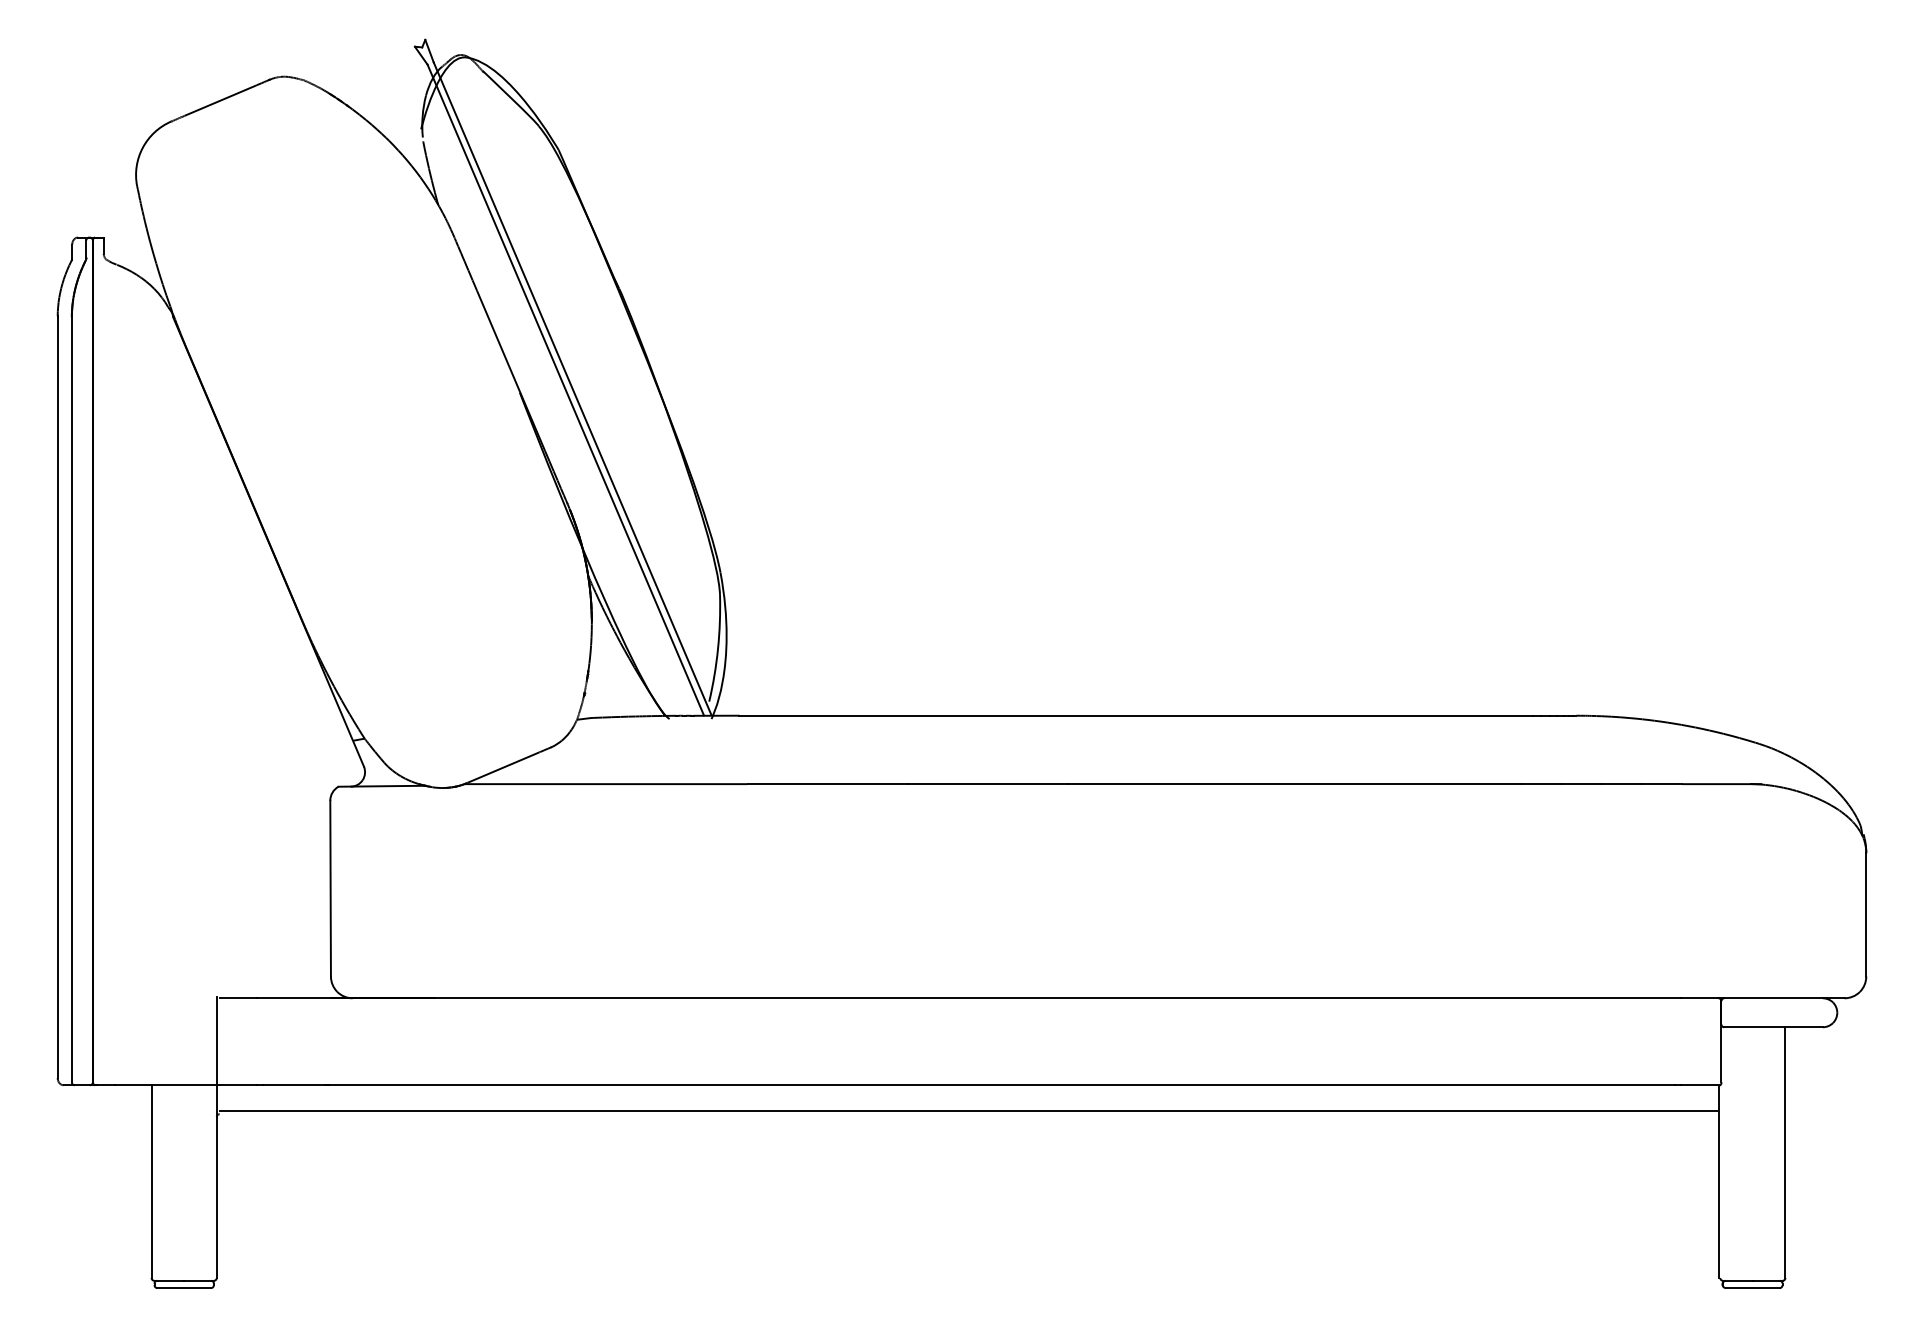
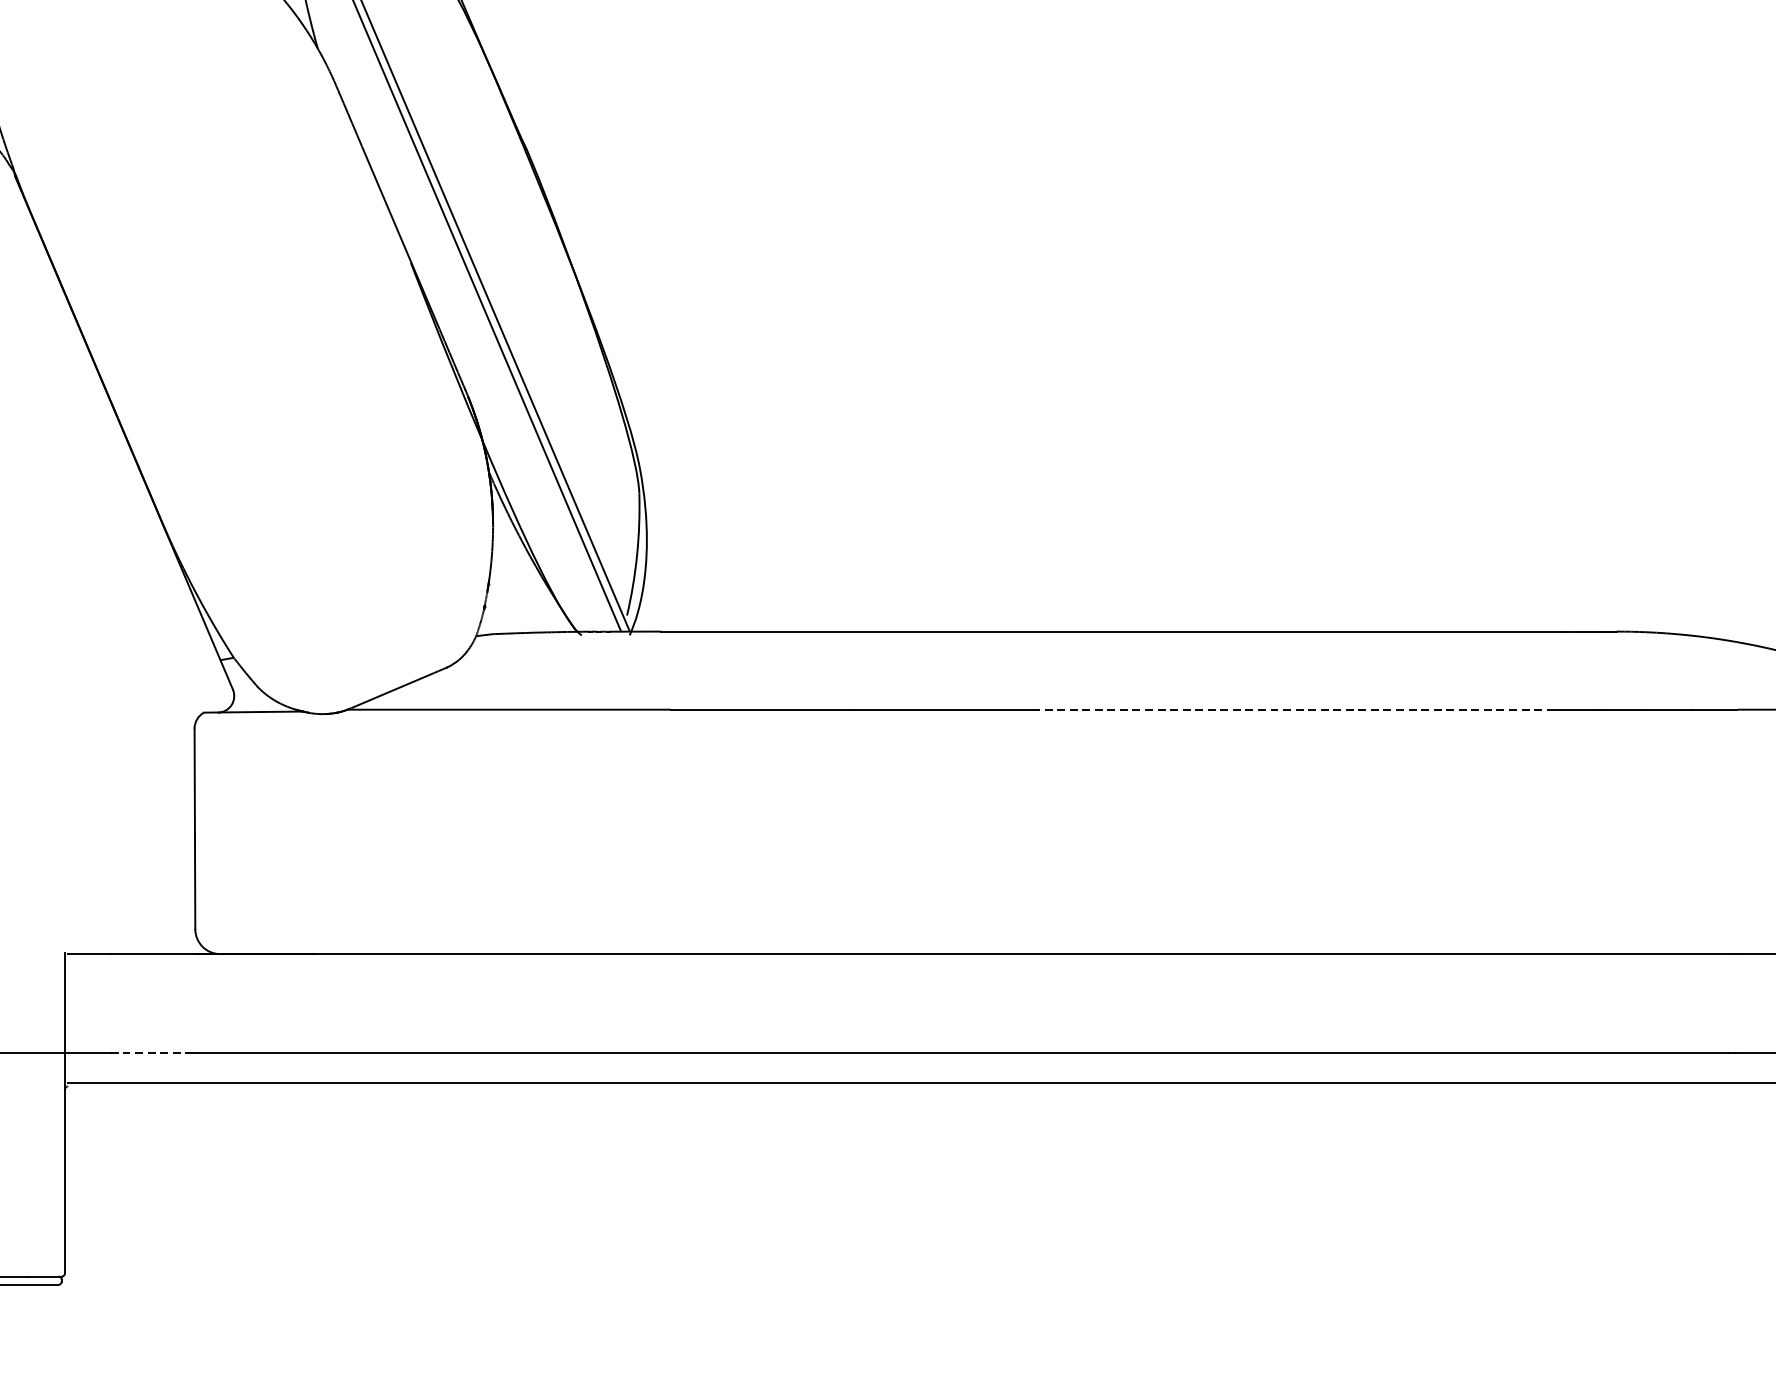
line: (1294, 784) -> (1295, 710), solid -> dashed
line: (296, 1085) -> (155, 1053), solid -> dashed

